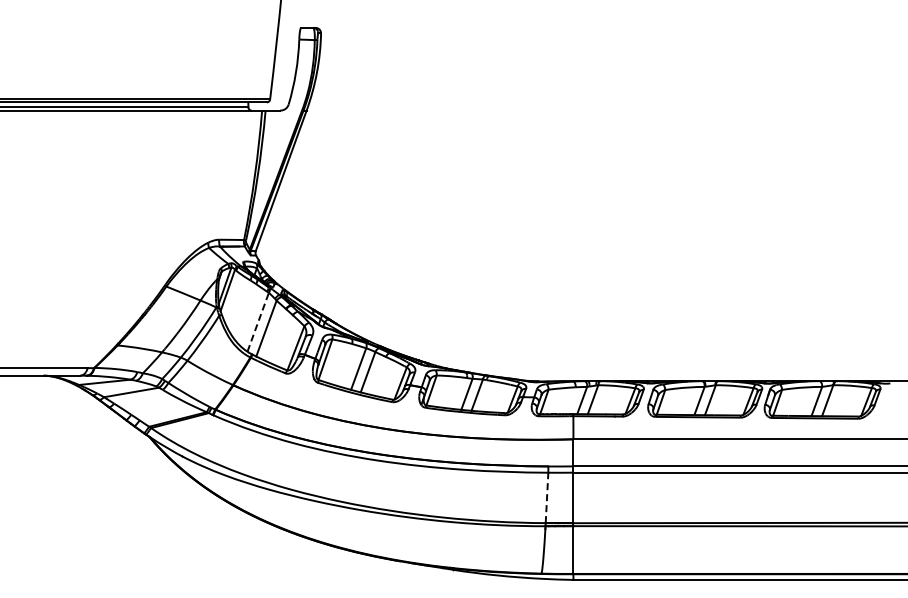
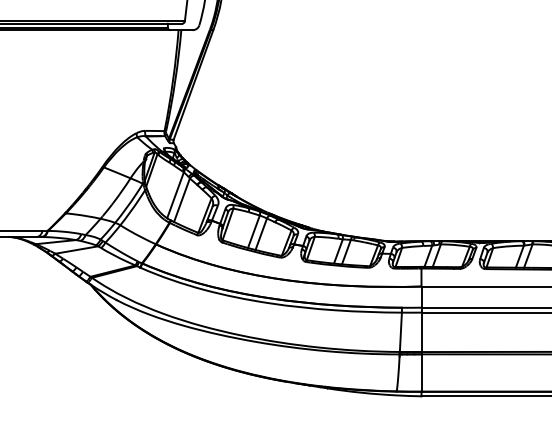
line: (258, 321) -> (175, 194), dashed -> solid
line: (547, 497) -> (401, 331), dashed -> solid

